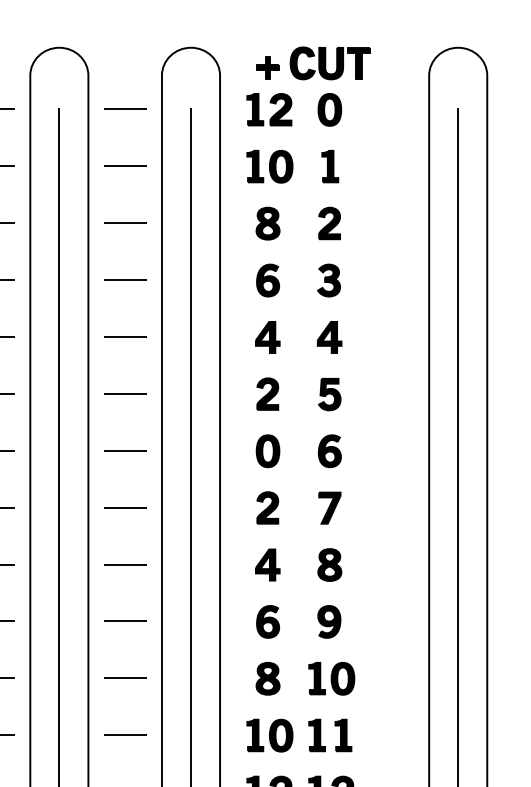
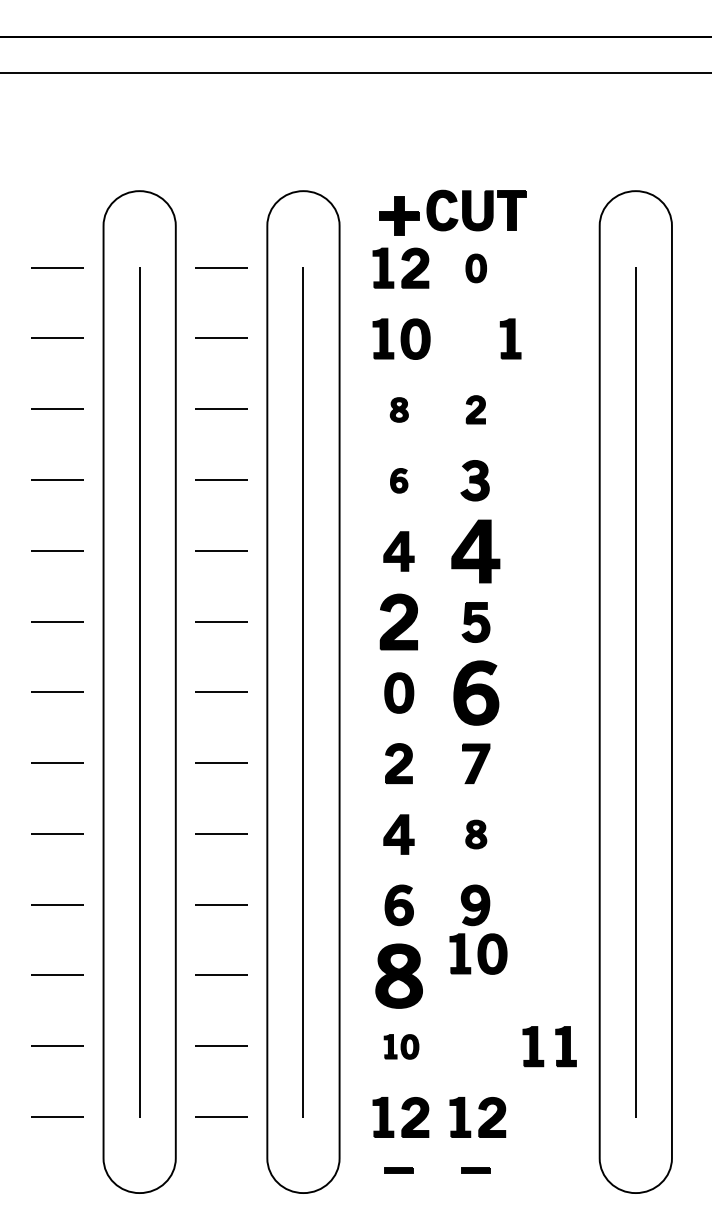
part: (267, 67) -> (398, 215), size x1.4
part: (330, 109) -> (476, 268), size x0.7
part: (330, 166) -> (510, 338), moved
part: (268, 223) -> (399, 409), size x0.6
part: (329, 223) -> (475, 409), size x0.7
part: (267, 280) -> (398, 480), size x0.6
part: (329, 337) -> (475, 551), size x1.6
part: (267, 393) -> (398, 621), size x1.4
part: (329, 450) -> (475, 692), size x1.6
part: (330, 564) -> (476, 834), size x0.7
part: (268, 678) -> (399, 975), size x1.6
part: (331, 678) -> (478, 953), moved
part: (269, 735) -> (401, 1046), size x0.6
part: (321, 735) -> (538, 1046), moved

